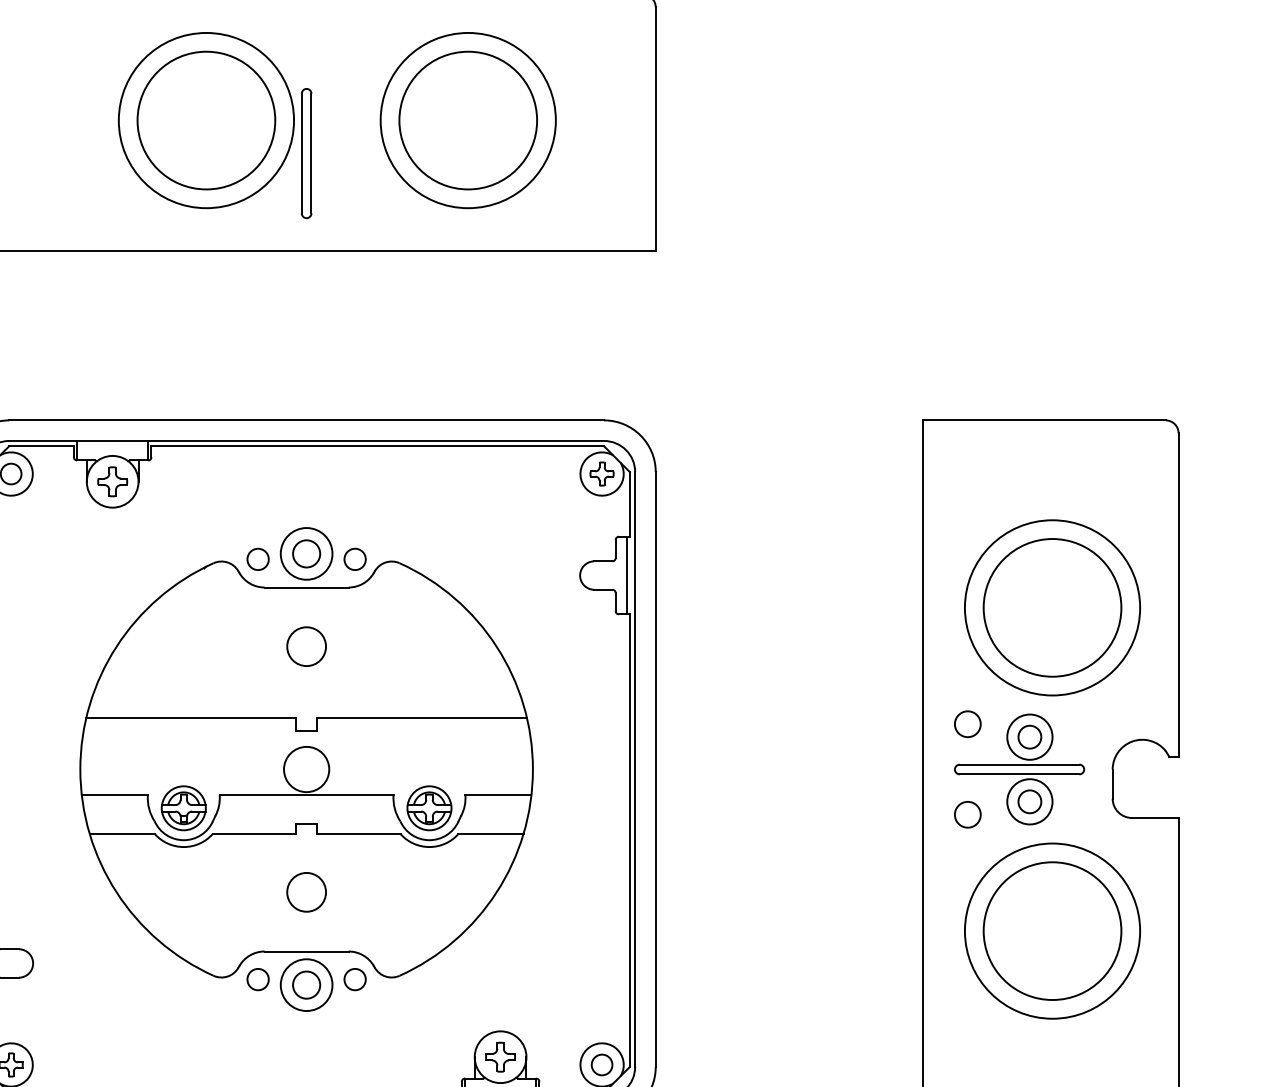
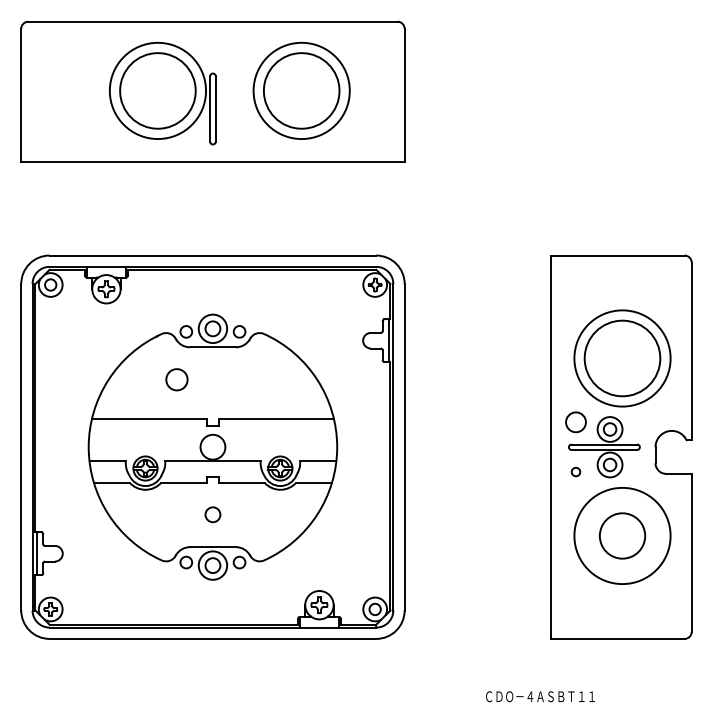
circle: (305, 646) -> (176, 379), moved
circle: (966, 724) -> (575, 422), size x1.4
circle: (966, 813) -> (575, 471), size x0.6
circle: (305, 892) -> (212, 514), size x0.7
circle: (1052, 930) -> (622, 535), size x0.6

